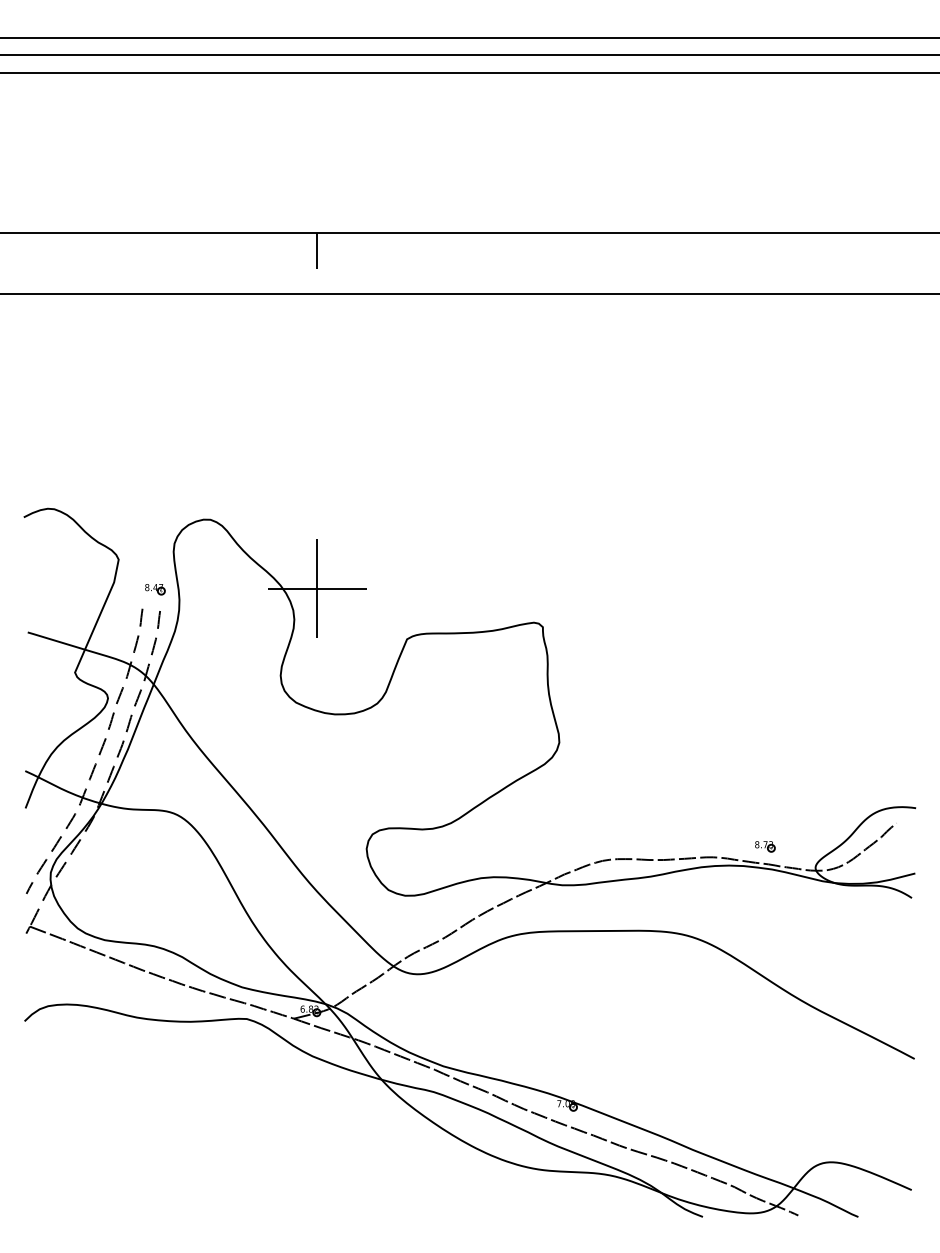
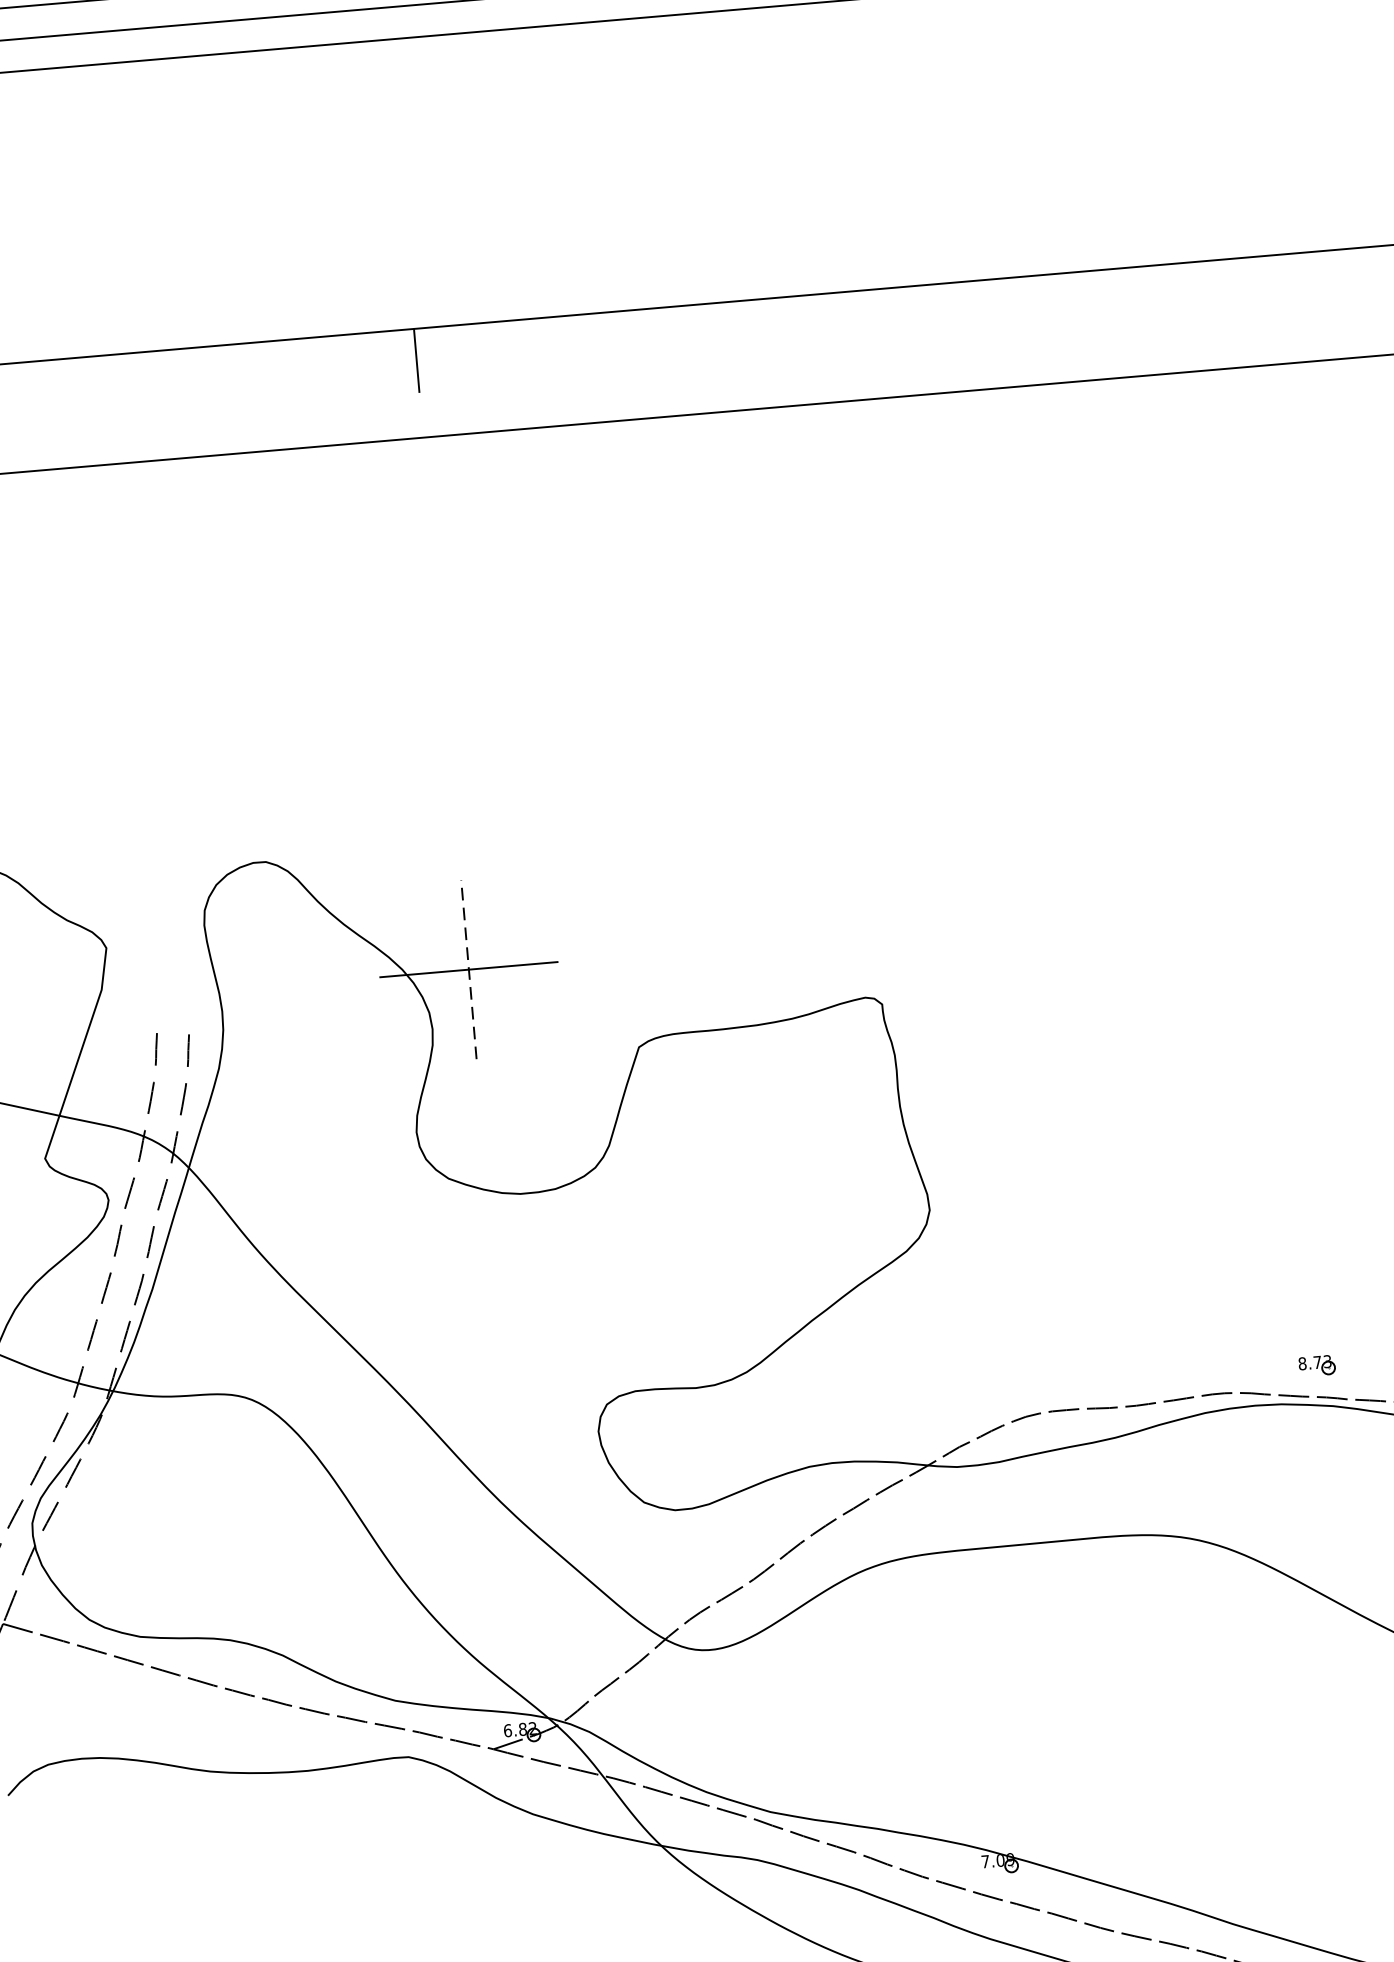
line: (317, 588) -> (469, 969), solid -> dashed
part: (155, 589) -> (177, 996), removed

